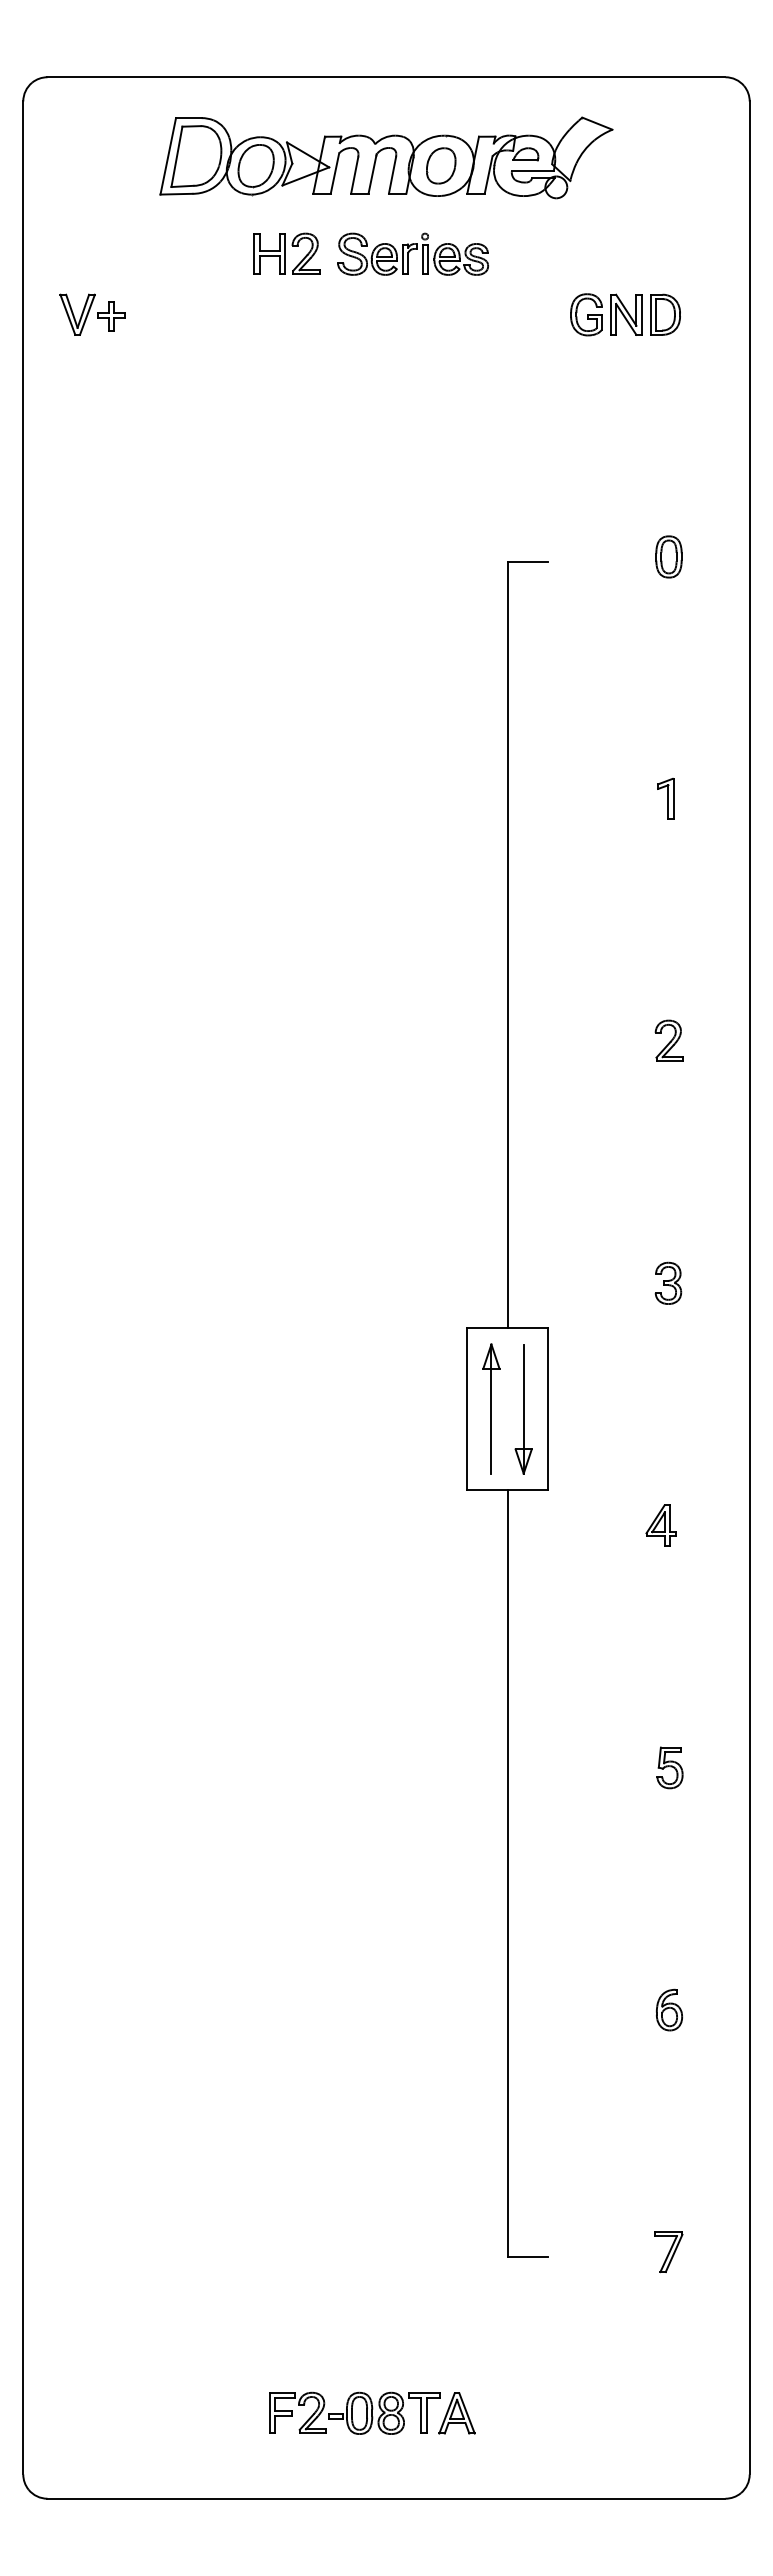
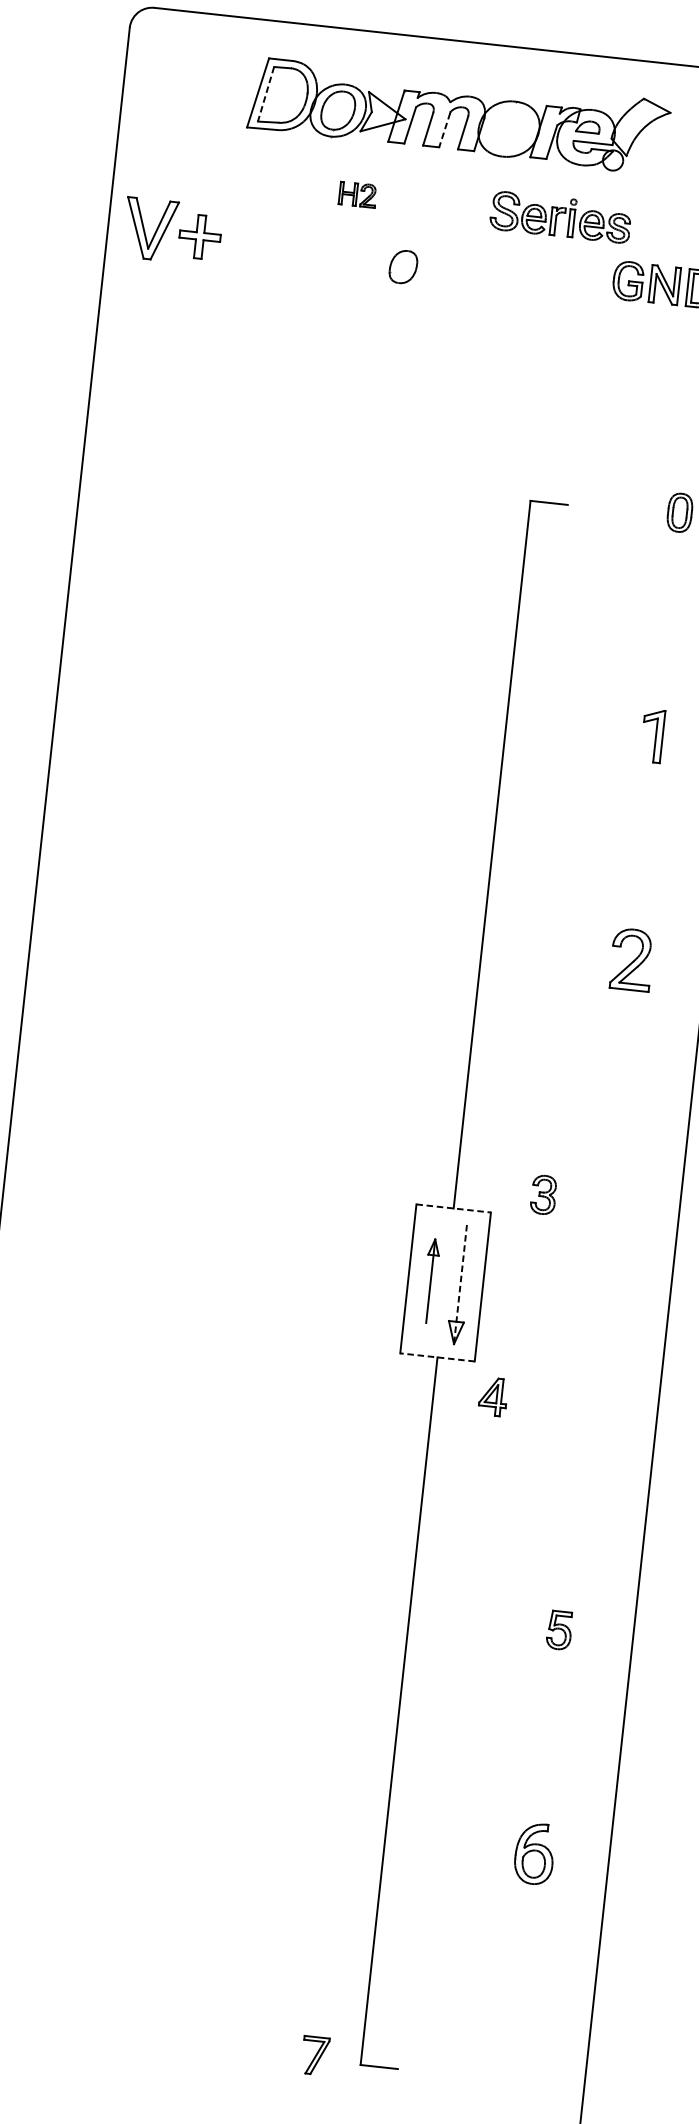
line: (176, 156) -> (265, 93), solid -> dashed
part: (441, 165) -> (403, 266), moved
line: (372, 175) -> (444, 131), solid -> dashed
part: (286, 253) -> (357, 194), size x0.6
part: (412, 253) -> (560, 216), moved
part: (92, 314) -> (172, 231), size x1.6
part: (665, 798) -> (652, 735), size x1.4
part: (668, 1040) -> (631, 958), size x1.6
part: (668, 1282) -> (543, 1194), moved
line: (508, 1328) -> (454, 1208), solid -> dashed
part: (491, 1408) -> (430, 1280), size x0.7
line: (523, 1409) -> (460, 1284), solid -> dashed
line: (507, 1489) -> (437, 1357), solid -> dashed
part: (660, 1525) -> (492, 1396), moved
part: (669, 2009) -> (534, 1853), size x1.6
part: (668, 2252) -> (314, 2056), moved

